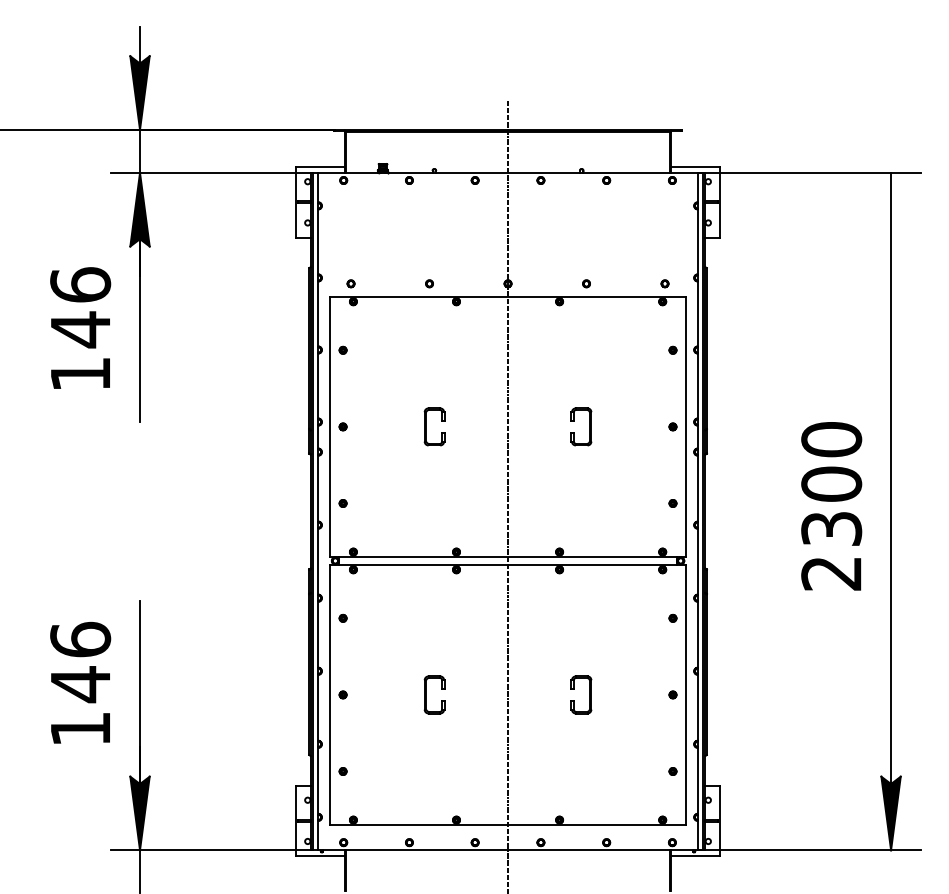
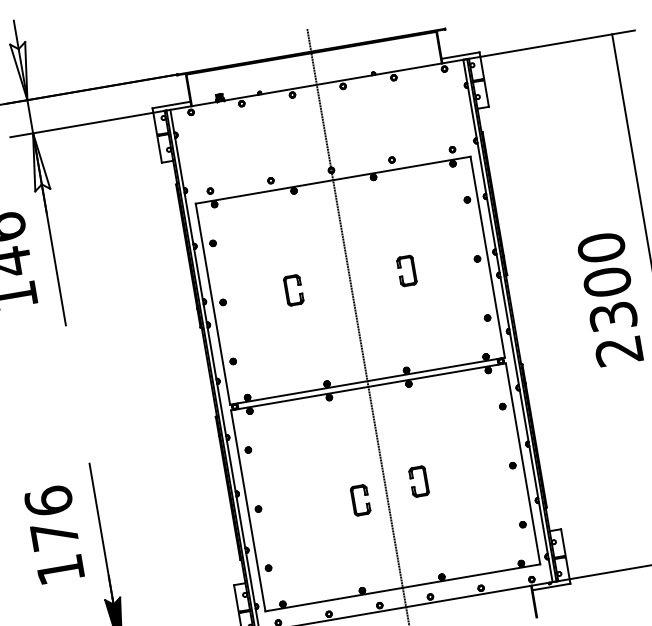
fill: (139, 92) -> (22, 71), removed
fill: (139, 209) -> (37, 161), removed
text: (80, 684) -> (54, 535), 146 -> 176
part: (426, 694) -> (354, 501), moved
part: (589, 694) -> (425, 480), moved

